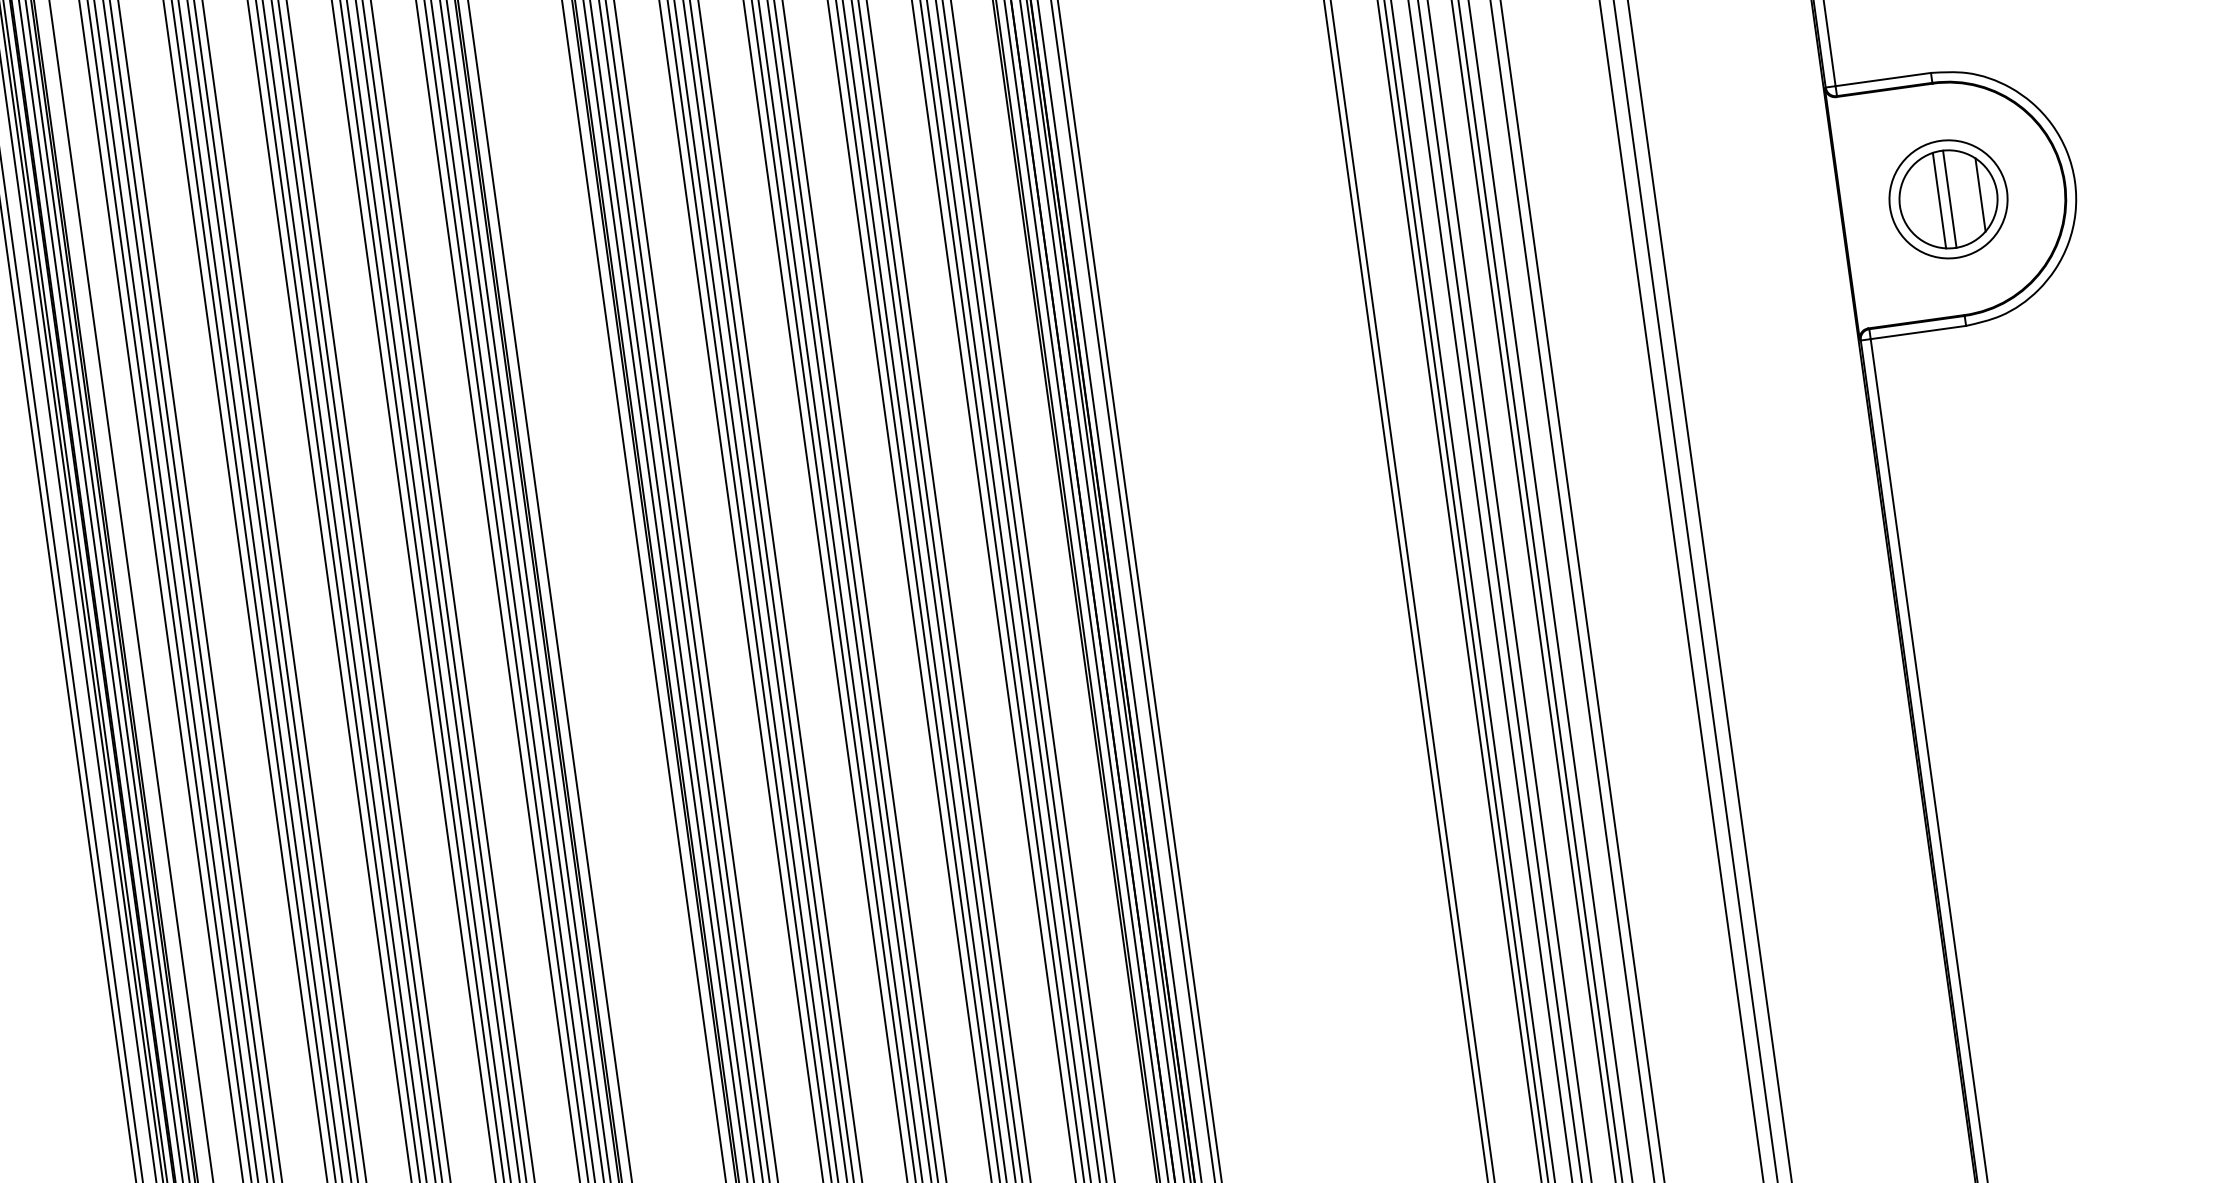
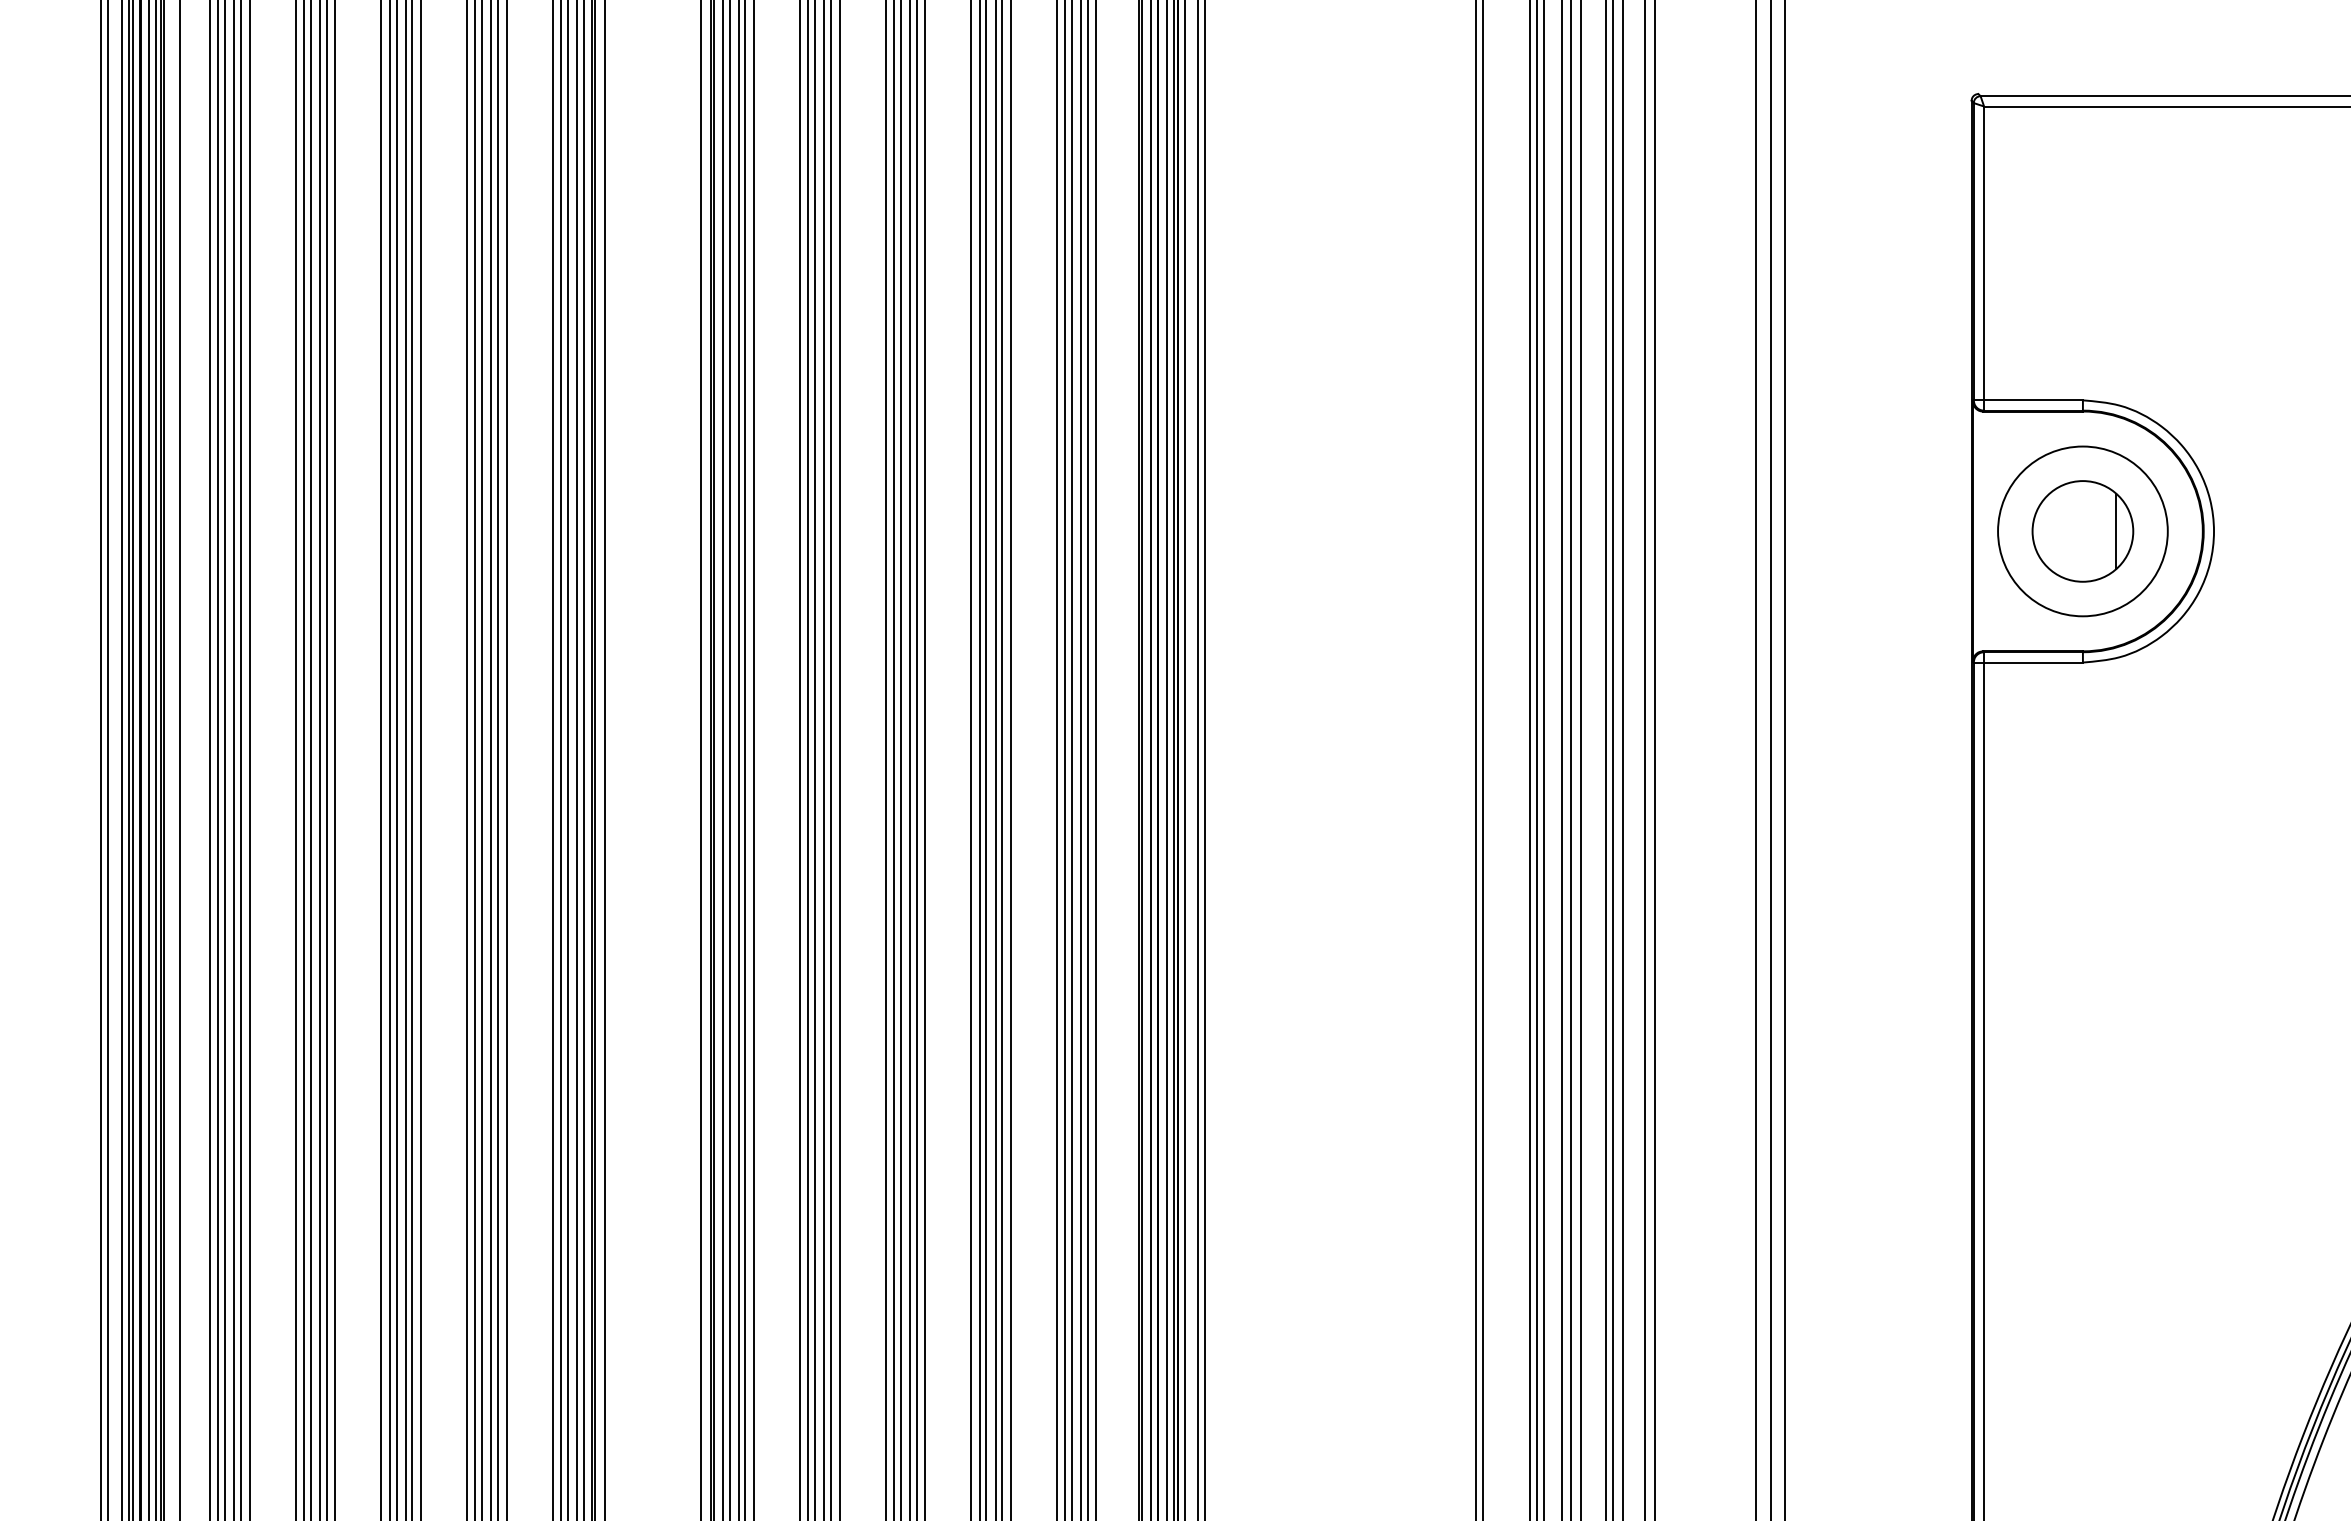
line: (1939, 199) -> (2073, 530), removed
circle: (1948, 199) -> (2082, 531), size x1.4
line: (1950, 199) -> (2084, 531), removed

